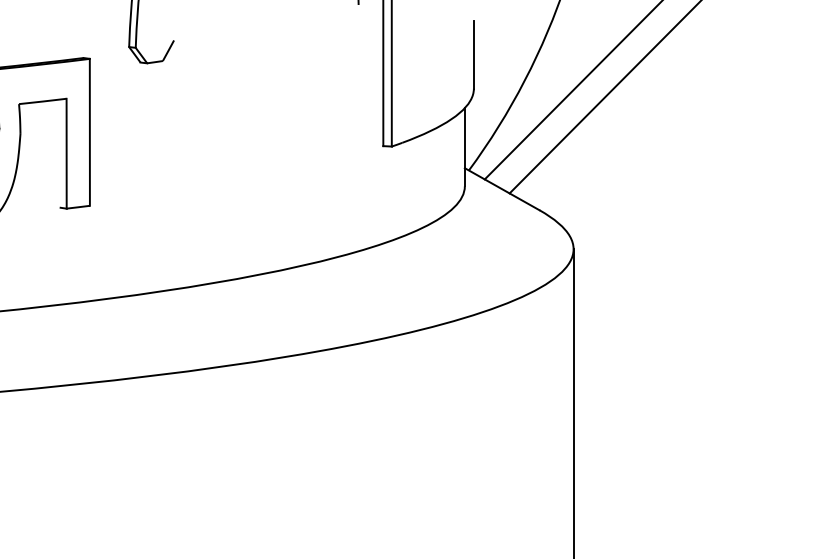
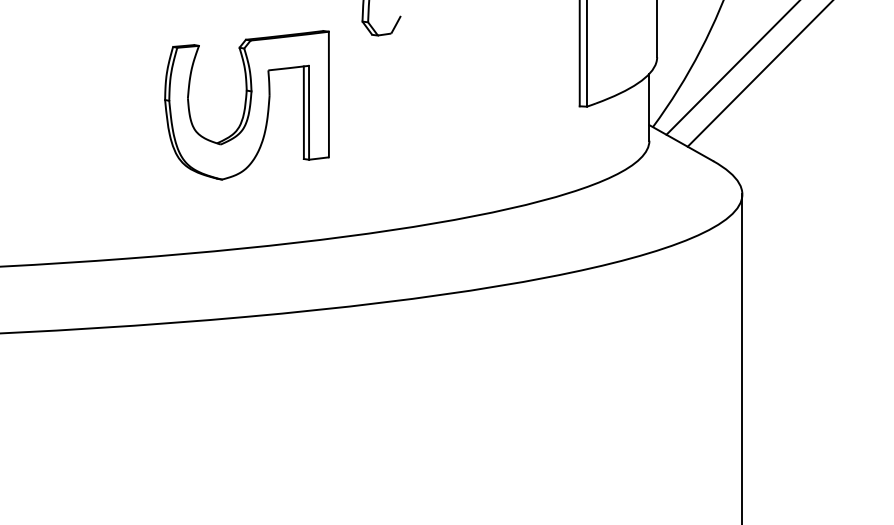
line: (60, 153) -> (303, 112), added

